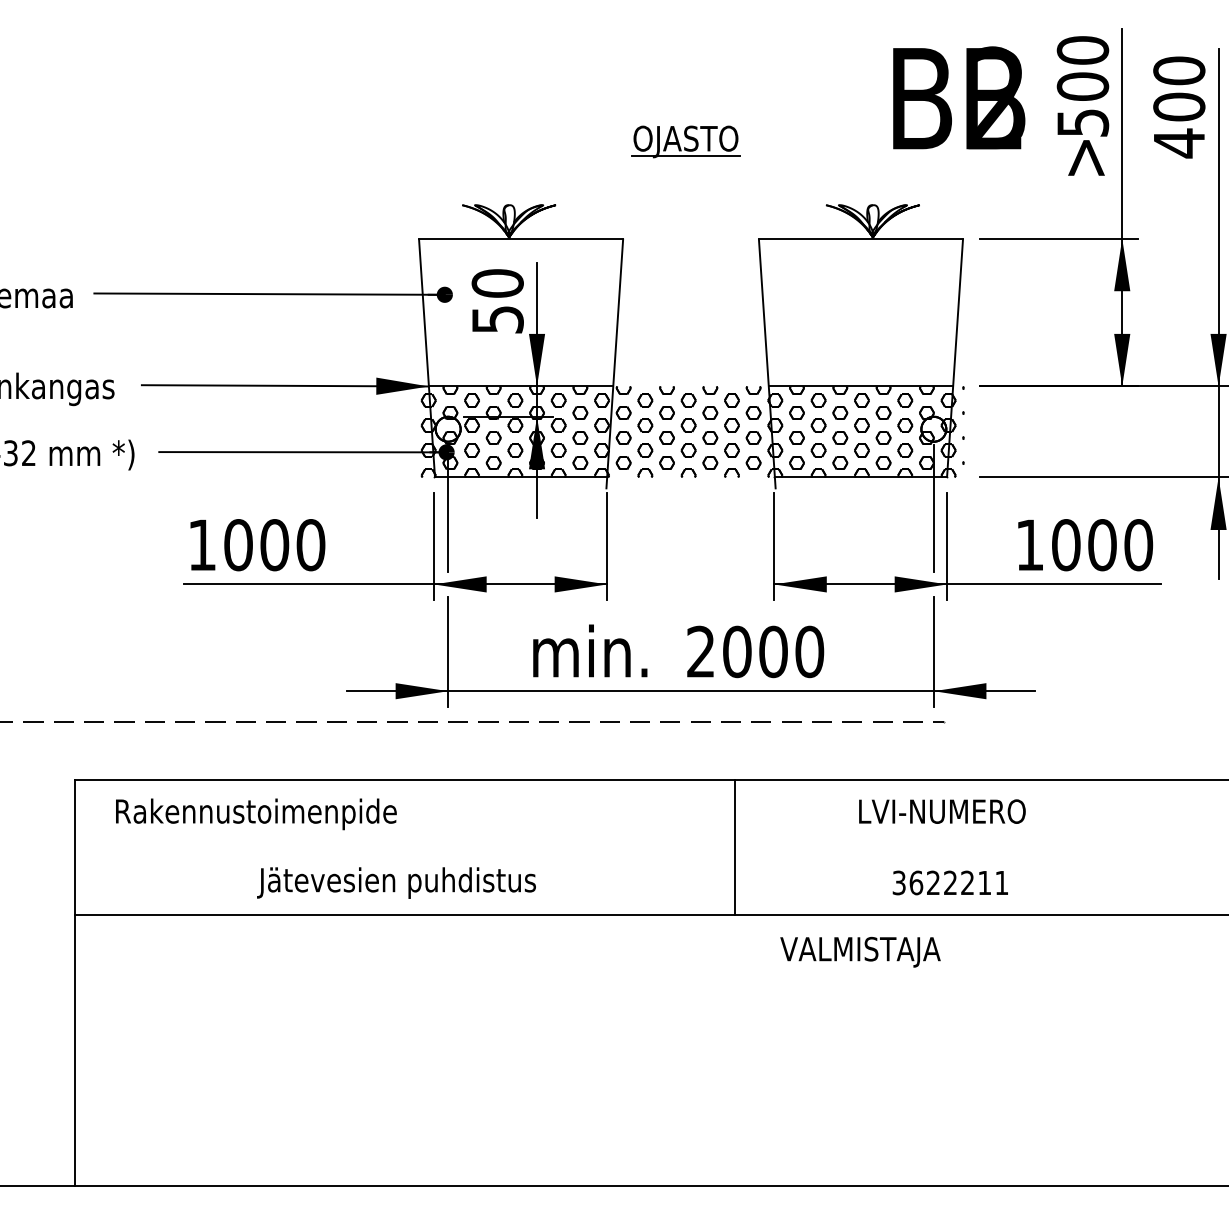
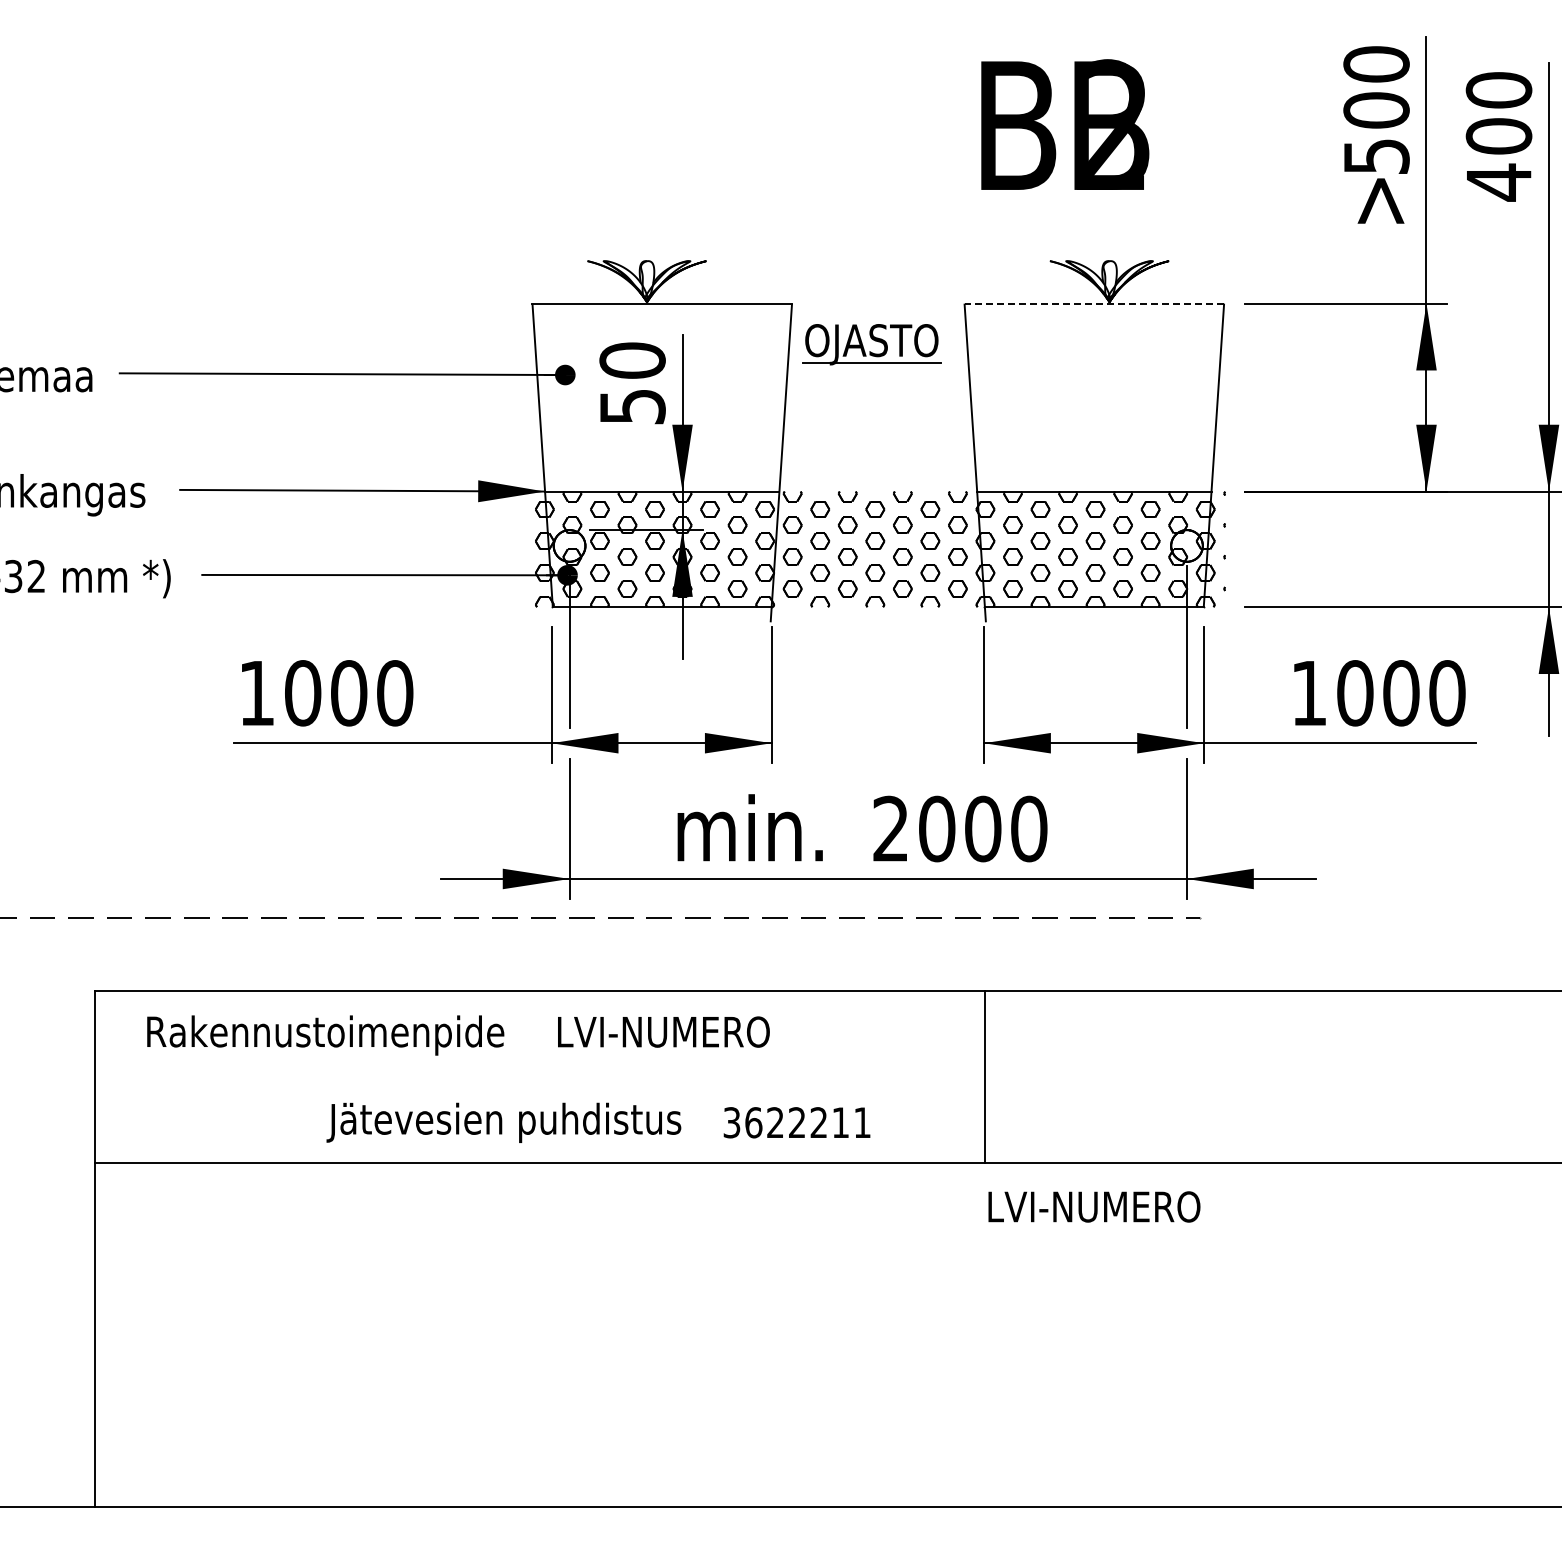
text: (959, 97) -> (1065, 124), moved
part: (685, 141) -> (871, 344), moved
line: (861, 238) -> (1094, 303), solid -> dashed
text: (942, 811) -> (663, 1031), moved
line: (735, 847) -> (985, 1077), moved
text: (949, 882) -> (796, 1122), moved
text: (861, 951) -> (1094, 1210), VALMISTAJA -> LVI-NUMERO

